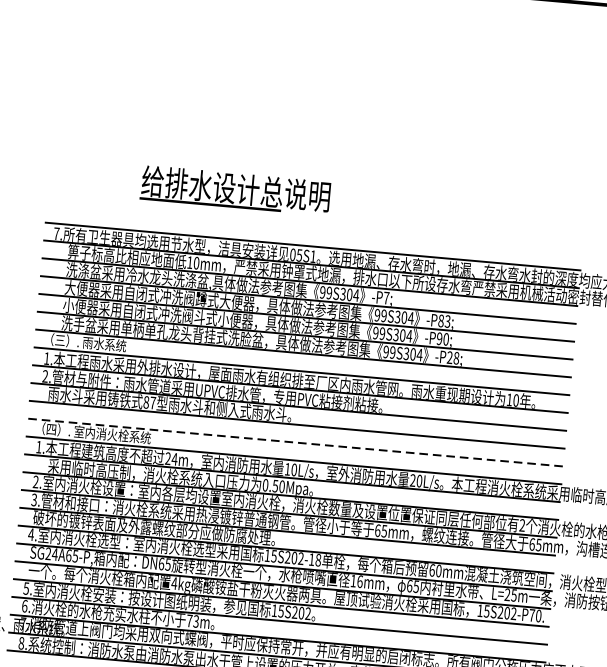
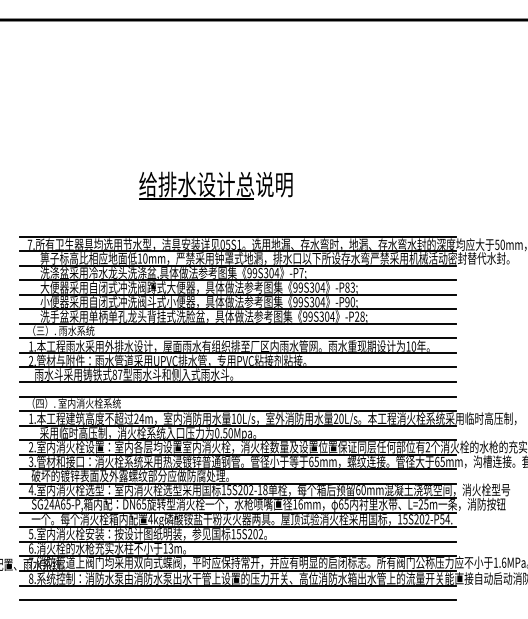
text: (235, 190) -> (215, 185), moved
line: (295, 442) -> (238, 396), dashed -> solid
text: (534, 615) -> (444, 519), 15S202-P70. -> 15S202-P54.
text: (189, 620) -> (165, 548), 73m -> 13m

